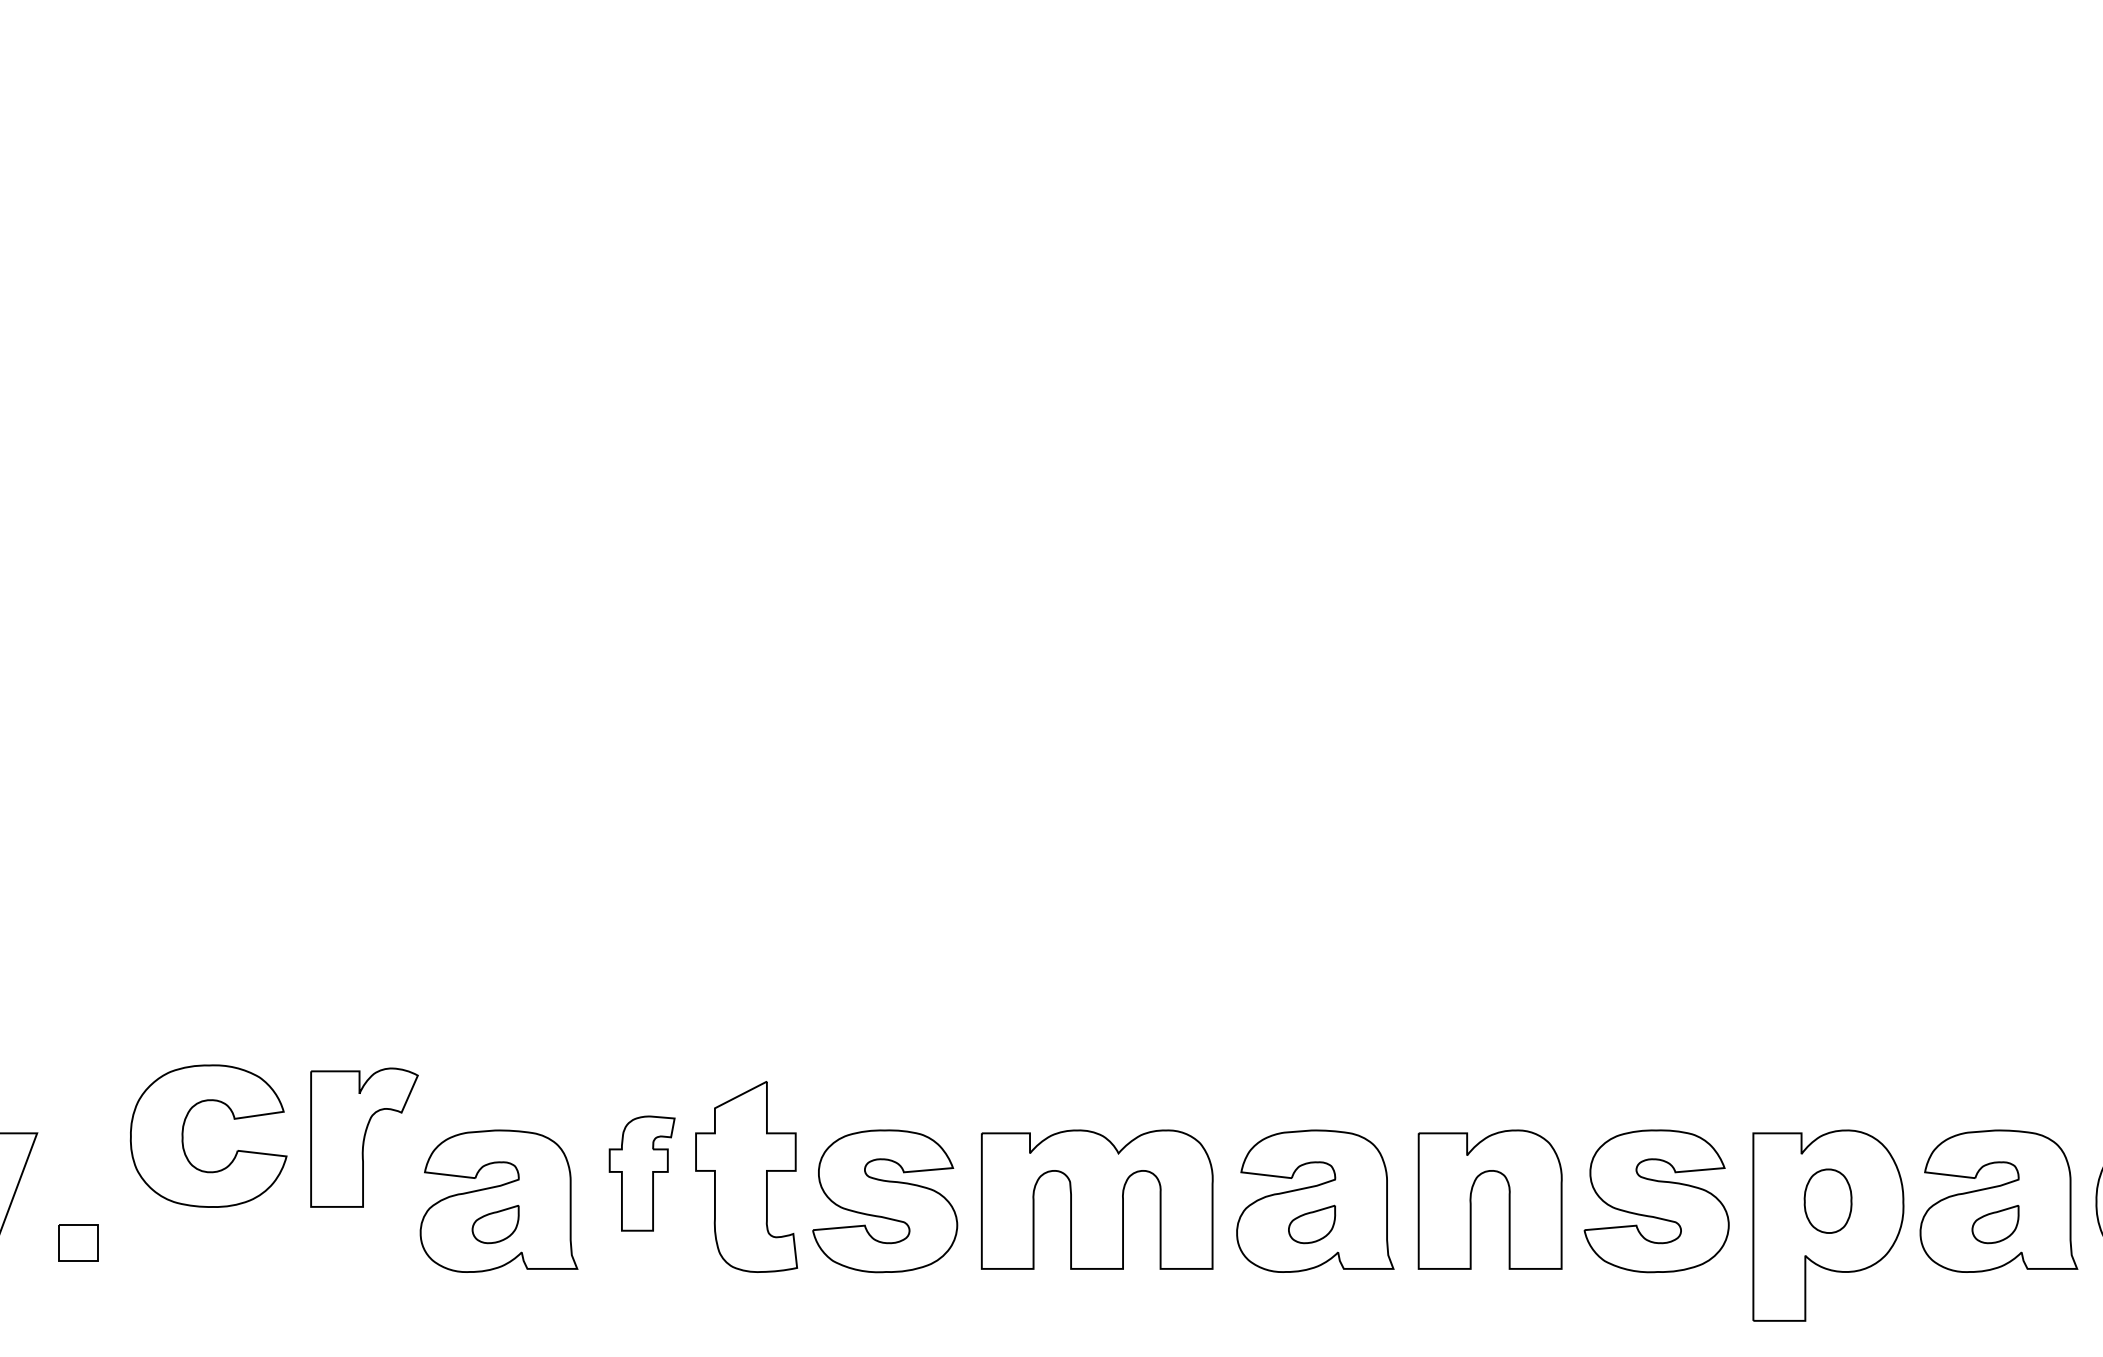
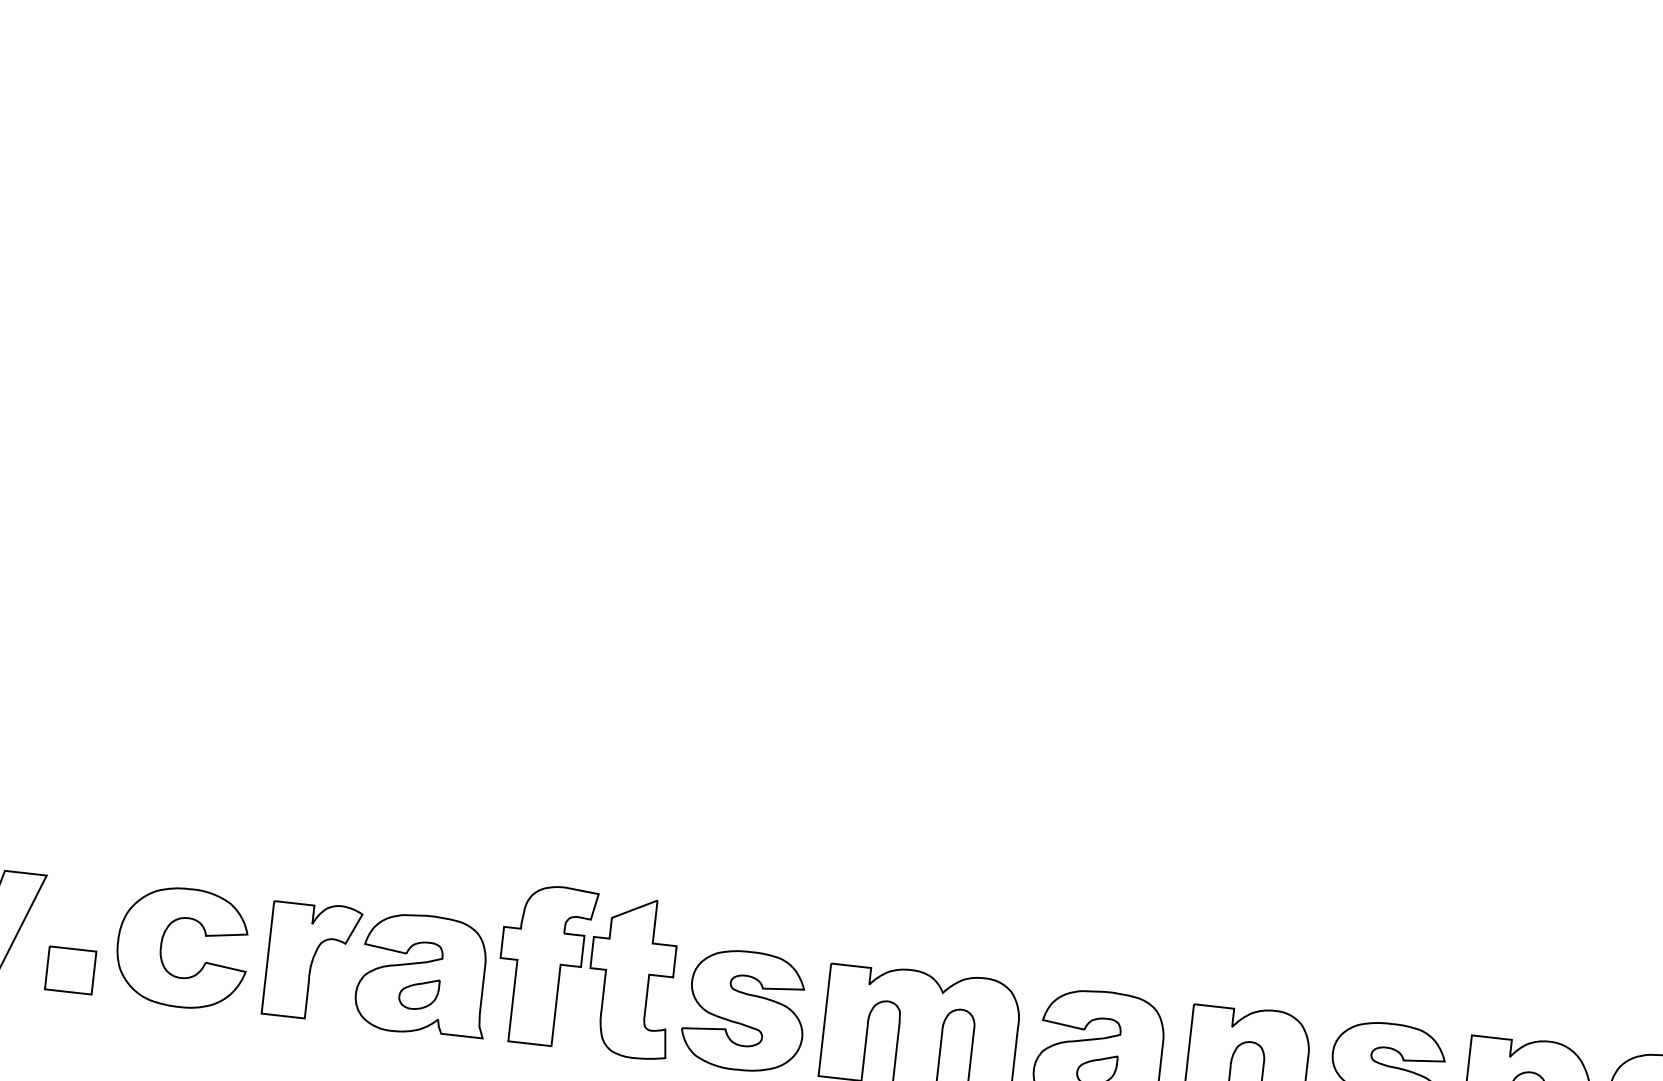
part: (183, 1135) -> (162, 944), moved
part: (364, 1137) -> (312, 960), moved
part: (642, 1173) -> (545, 965), size x1.67
part: (77, 1242) -> (70, 969), size x1.43

